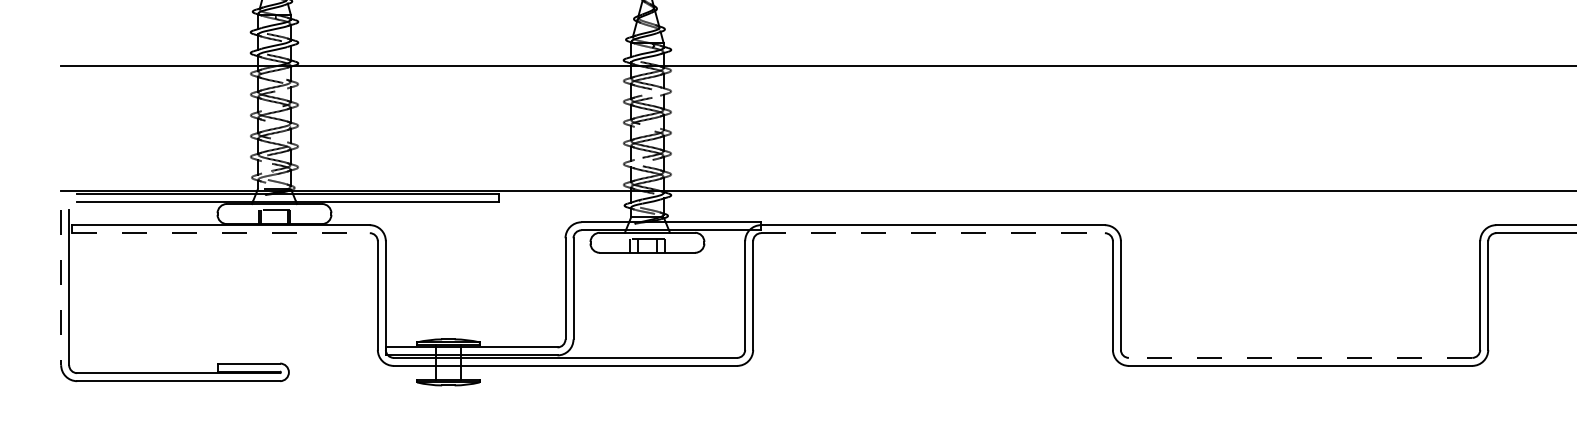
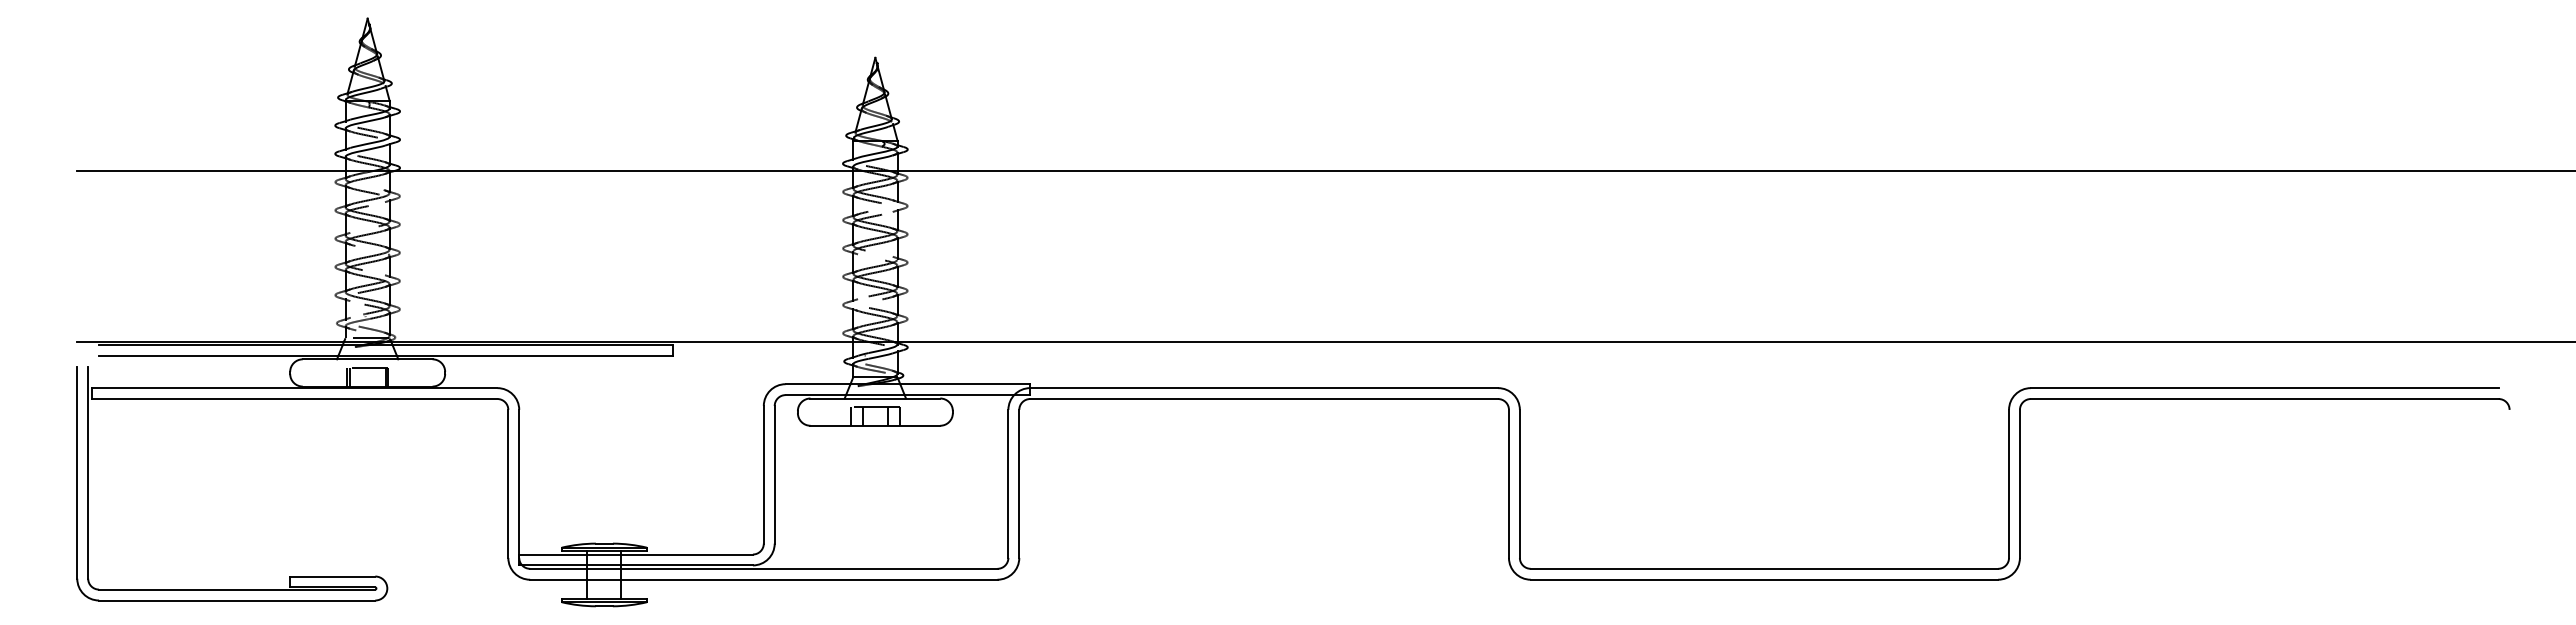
line: (220, 233) -> (294, 399), dashed -> solid
line: (933, 233) -> (1264, 399), dashed -> solid
line: (61, 287) -> (77, 472), dashed -> solid
line: (1300, 357) -> (1764, 568), dashed -> solid

